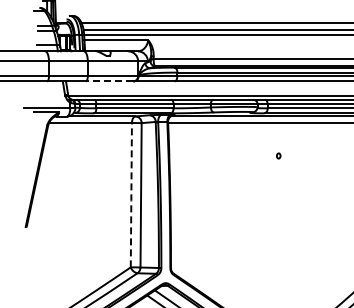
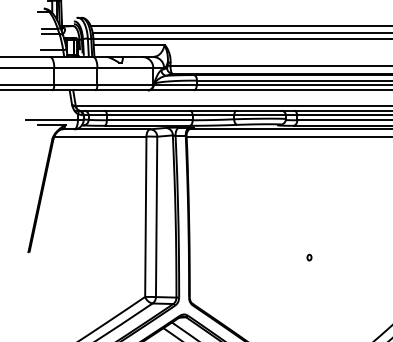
line: (109, 81) -> (121, 90), dashed -> solid
part: (278, 155) -> (309, 257), moved
line: (131, 196) -> (145, 218), dashed -> solid

